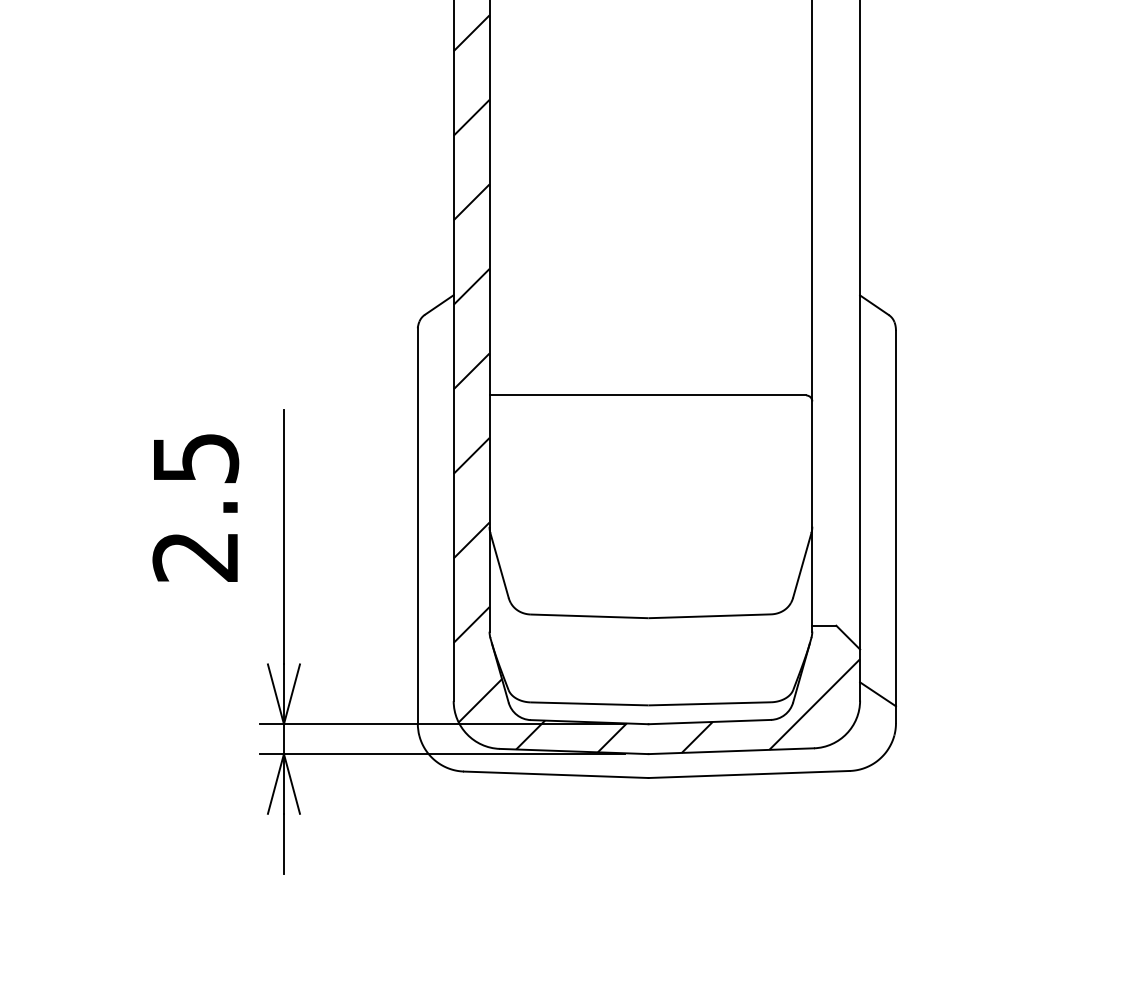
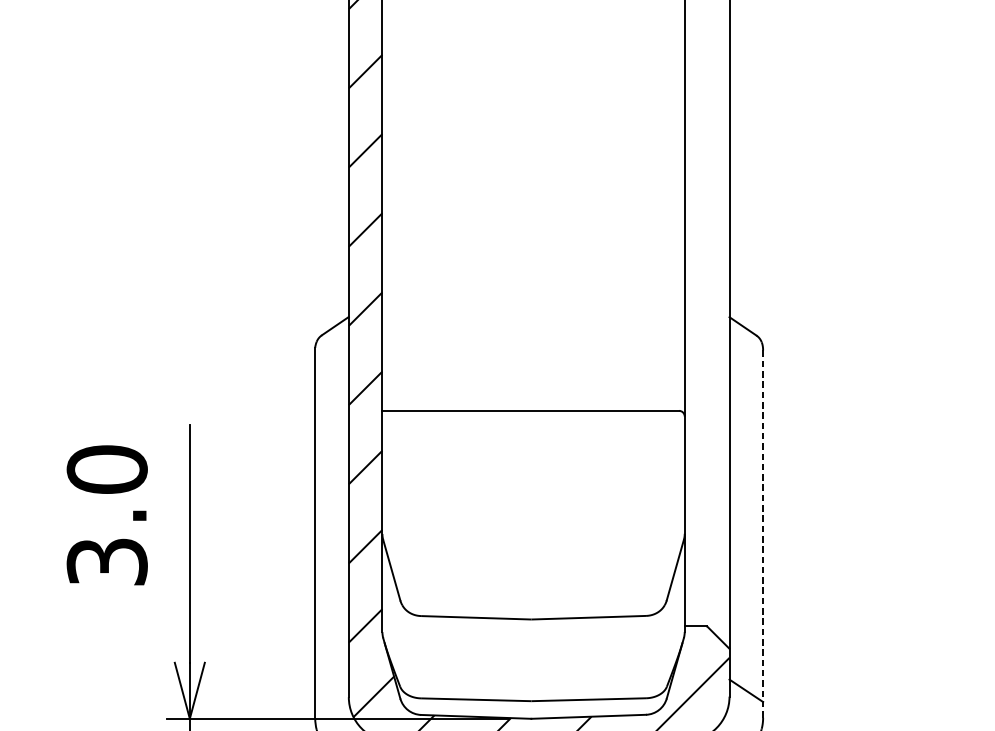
text: (195, 506) -> (106, 514), 2.5 -> 3.0
line: (895, 527) -> (762, 534), solid -> dashed

